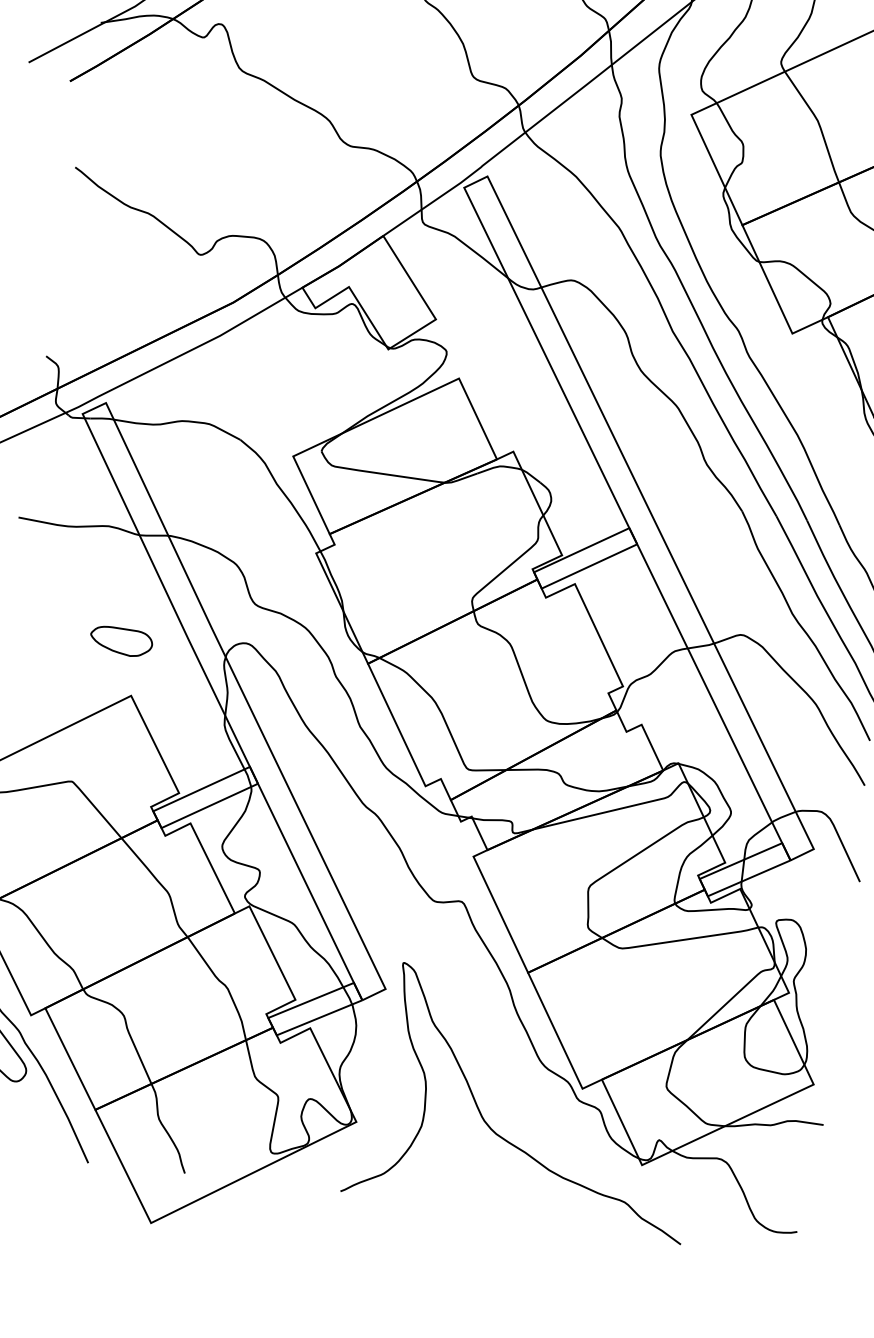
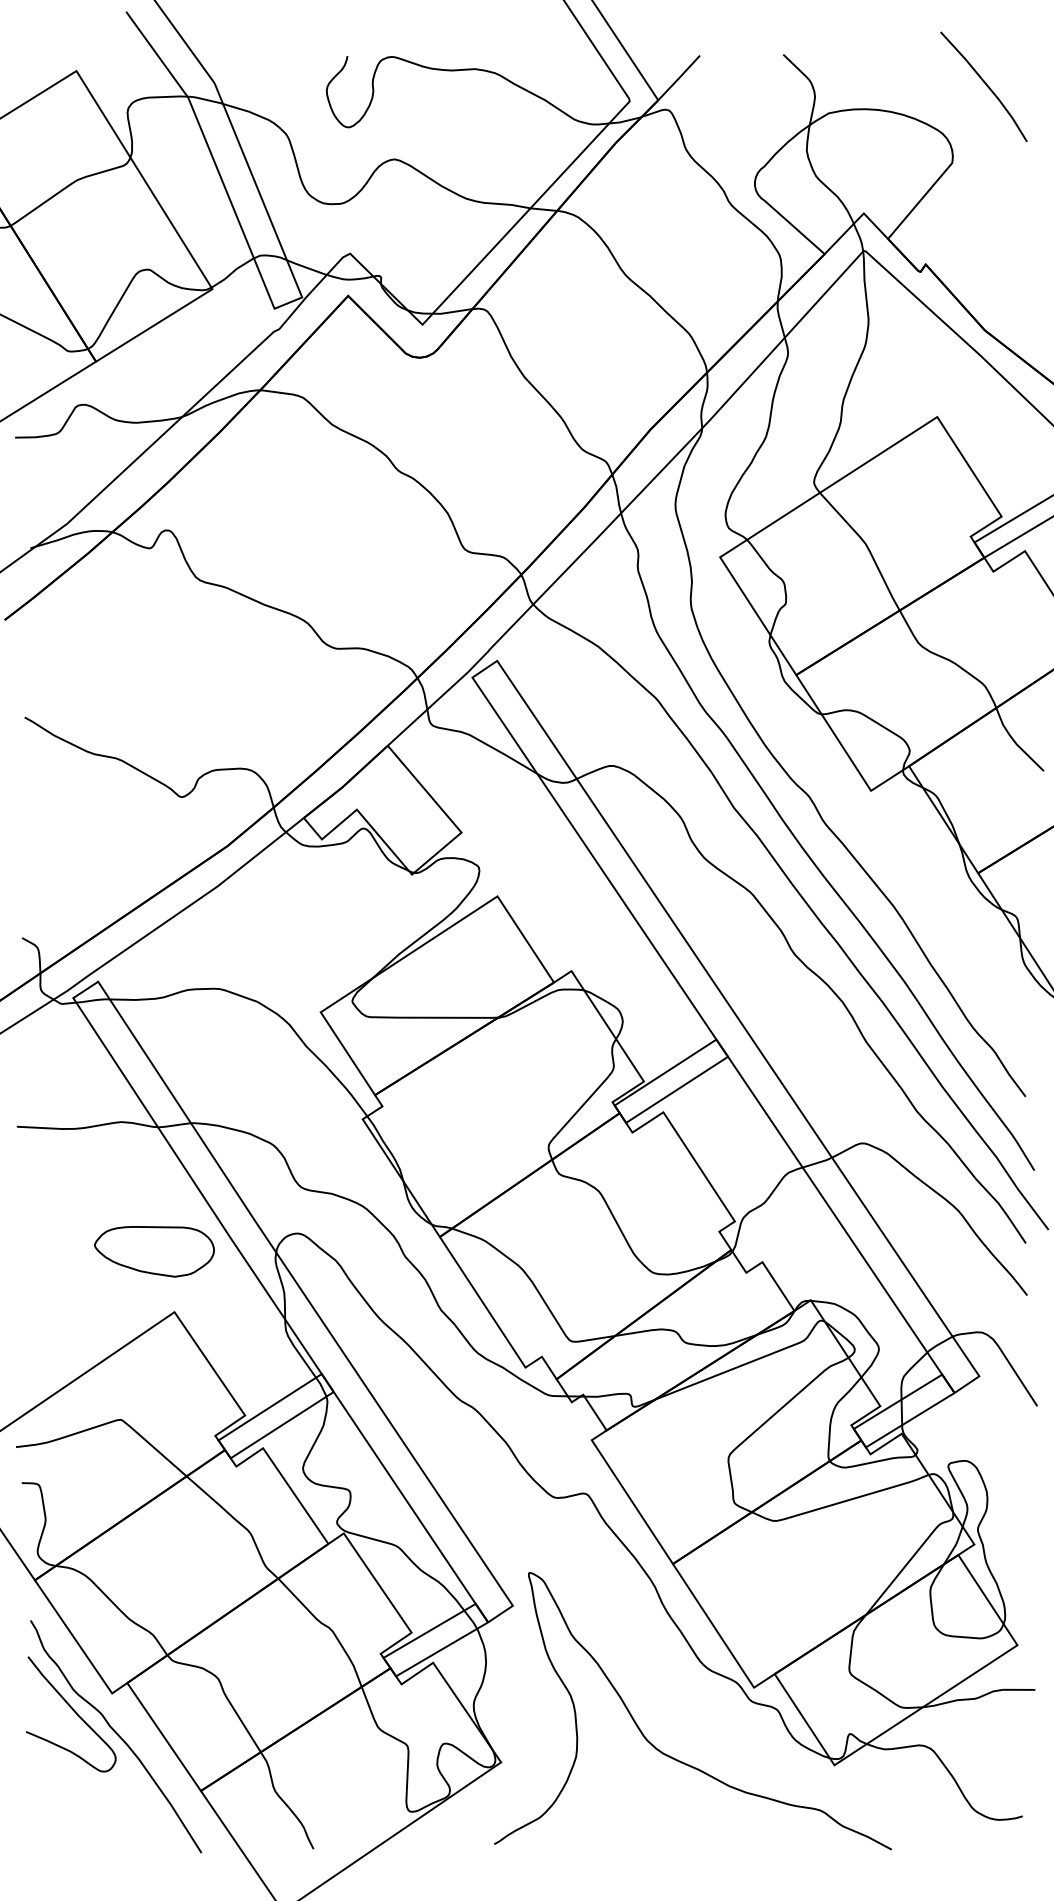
part: (121, 641) -> (154, 1251), size x1.67

